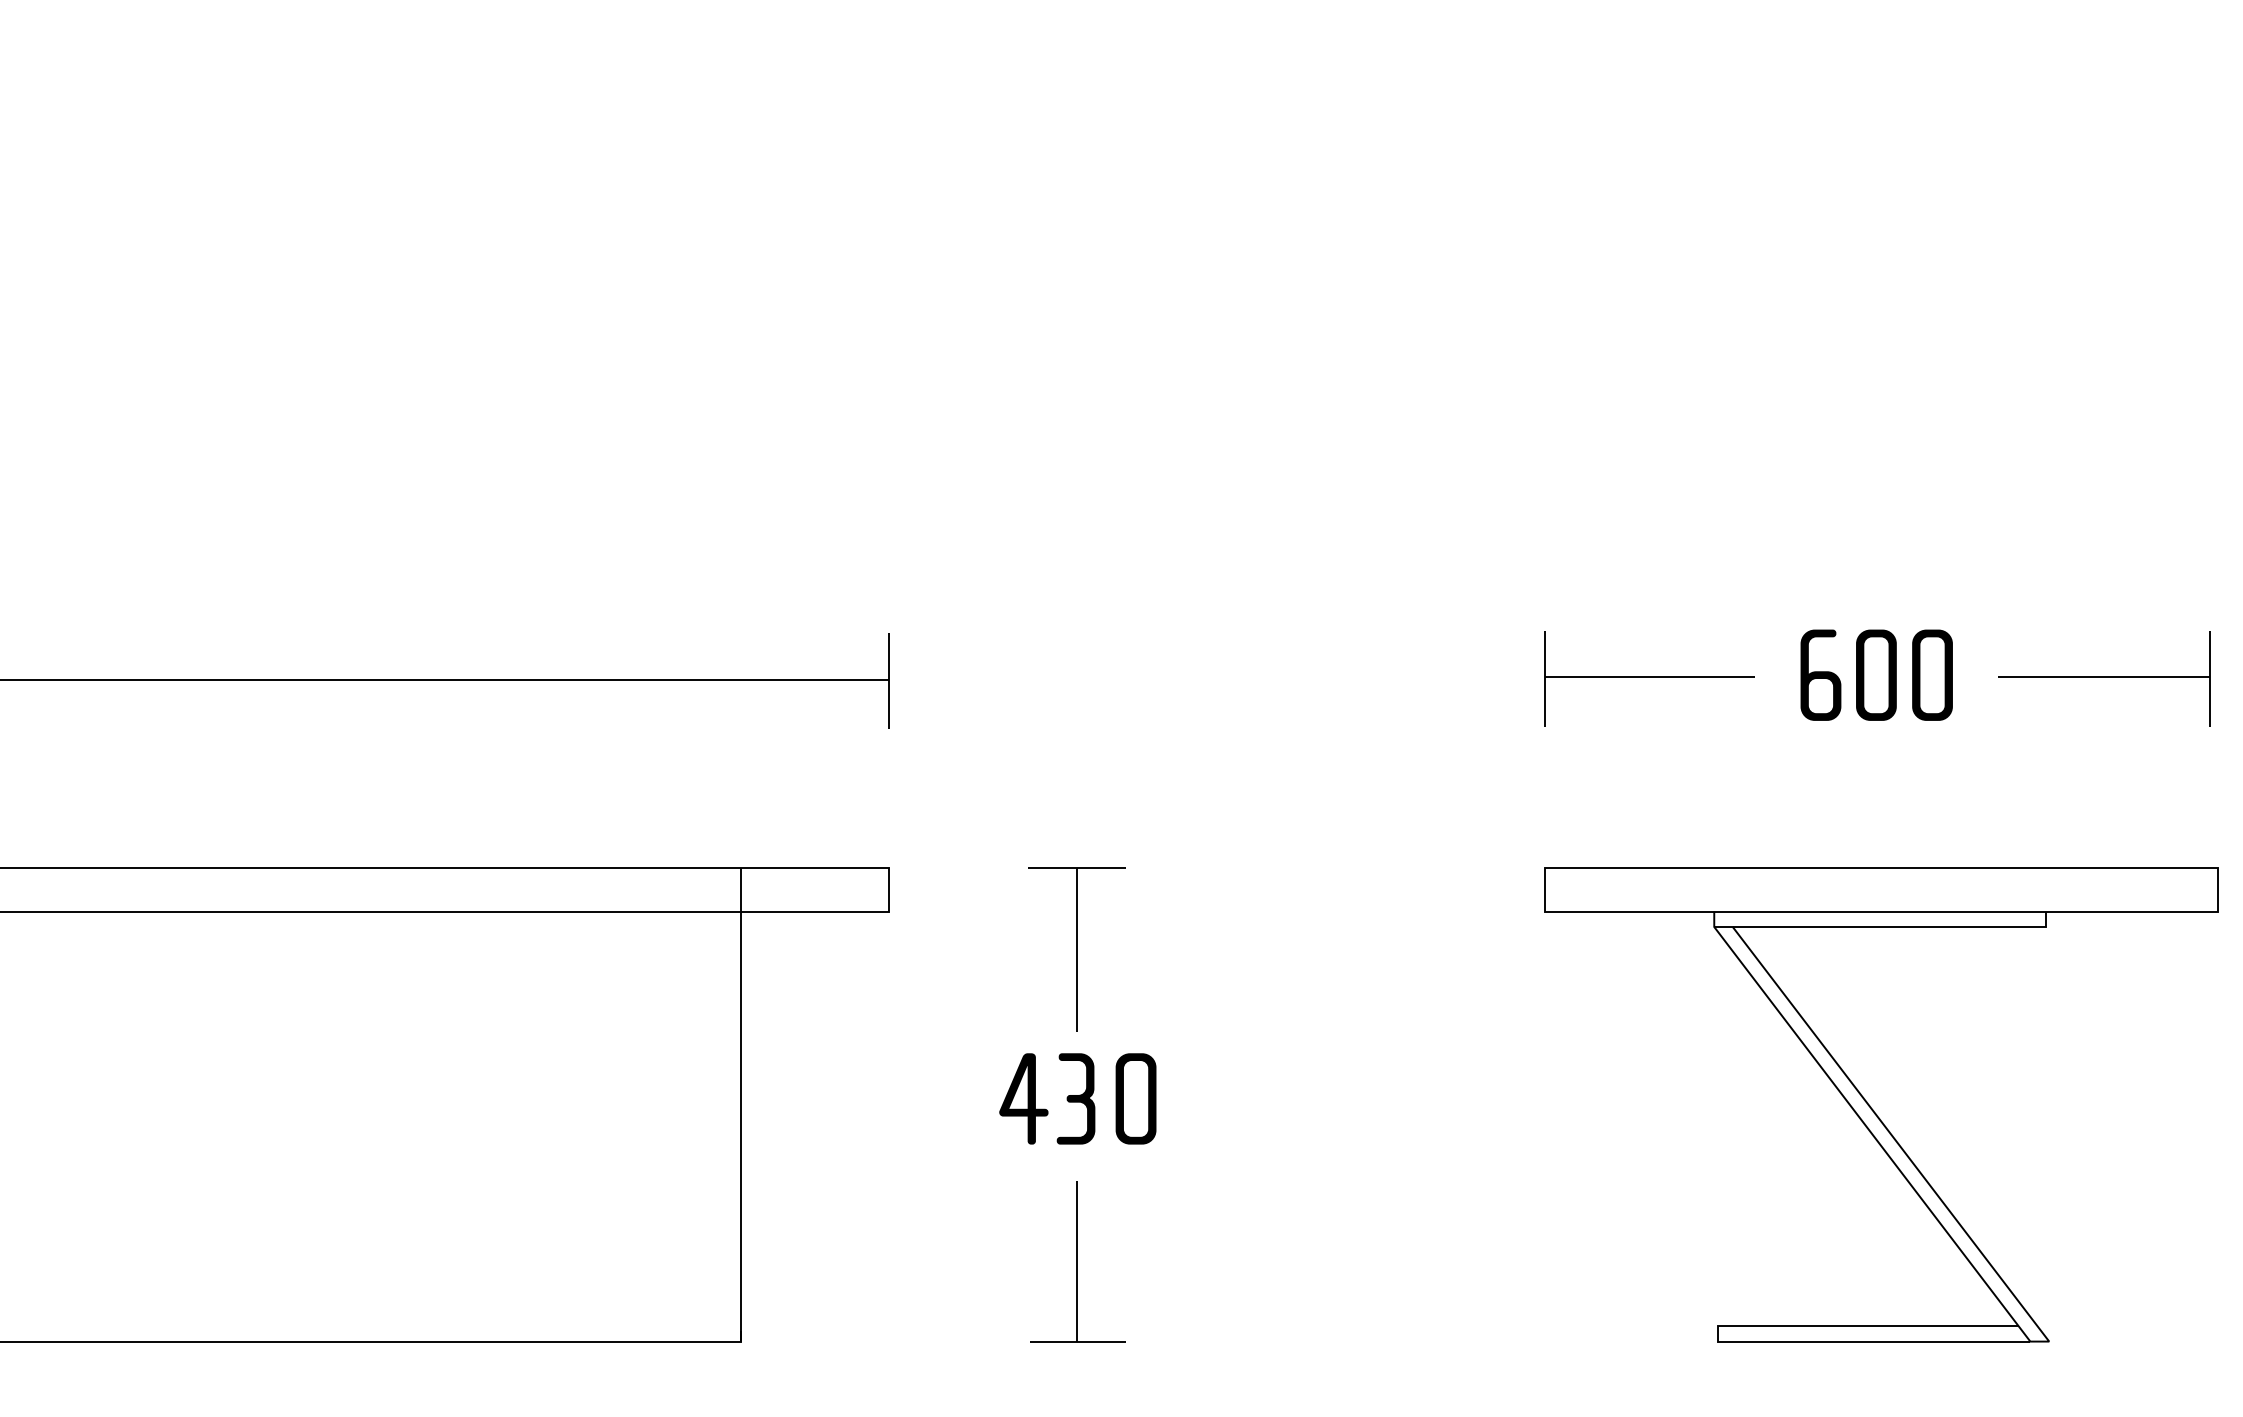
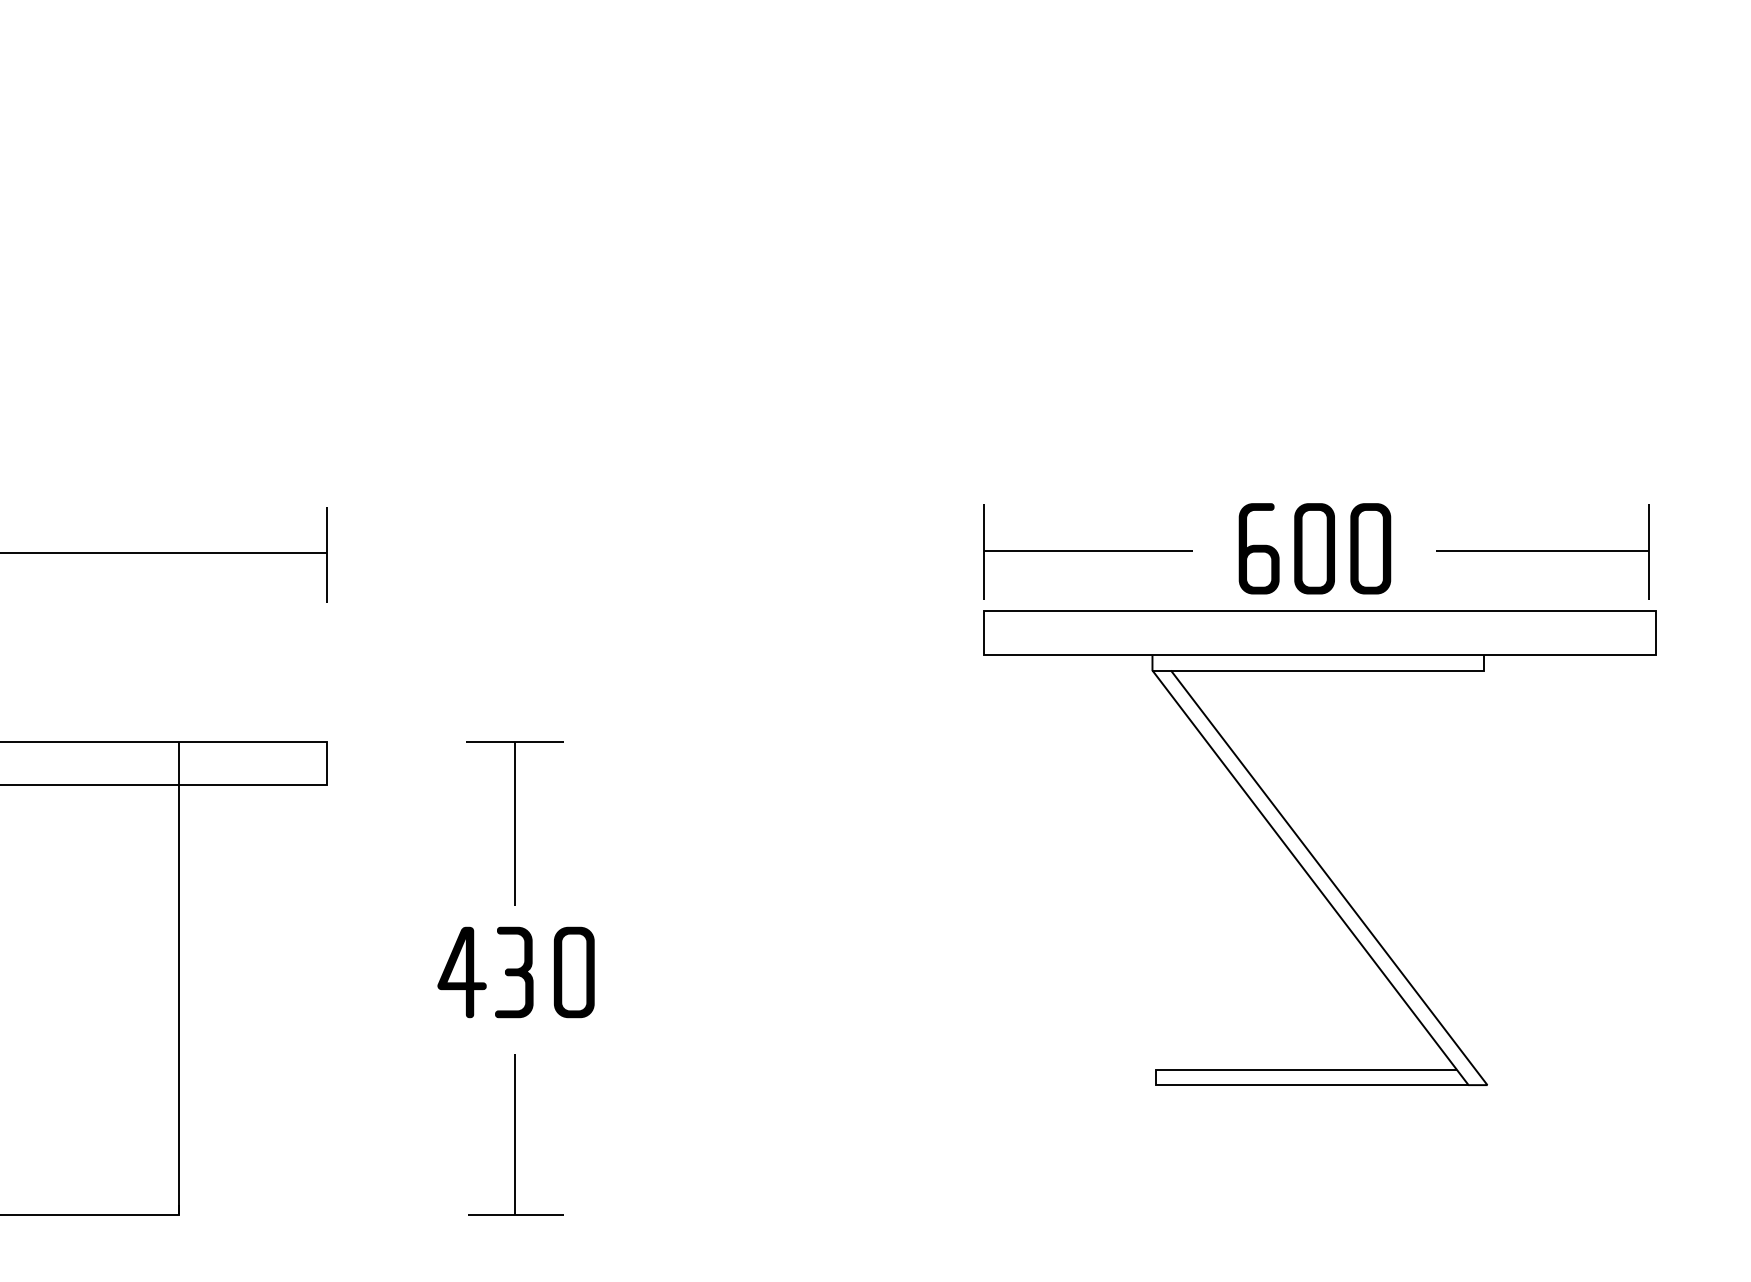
part: (1874, 1110) -> (1312, 854), moved

